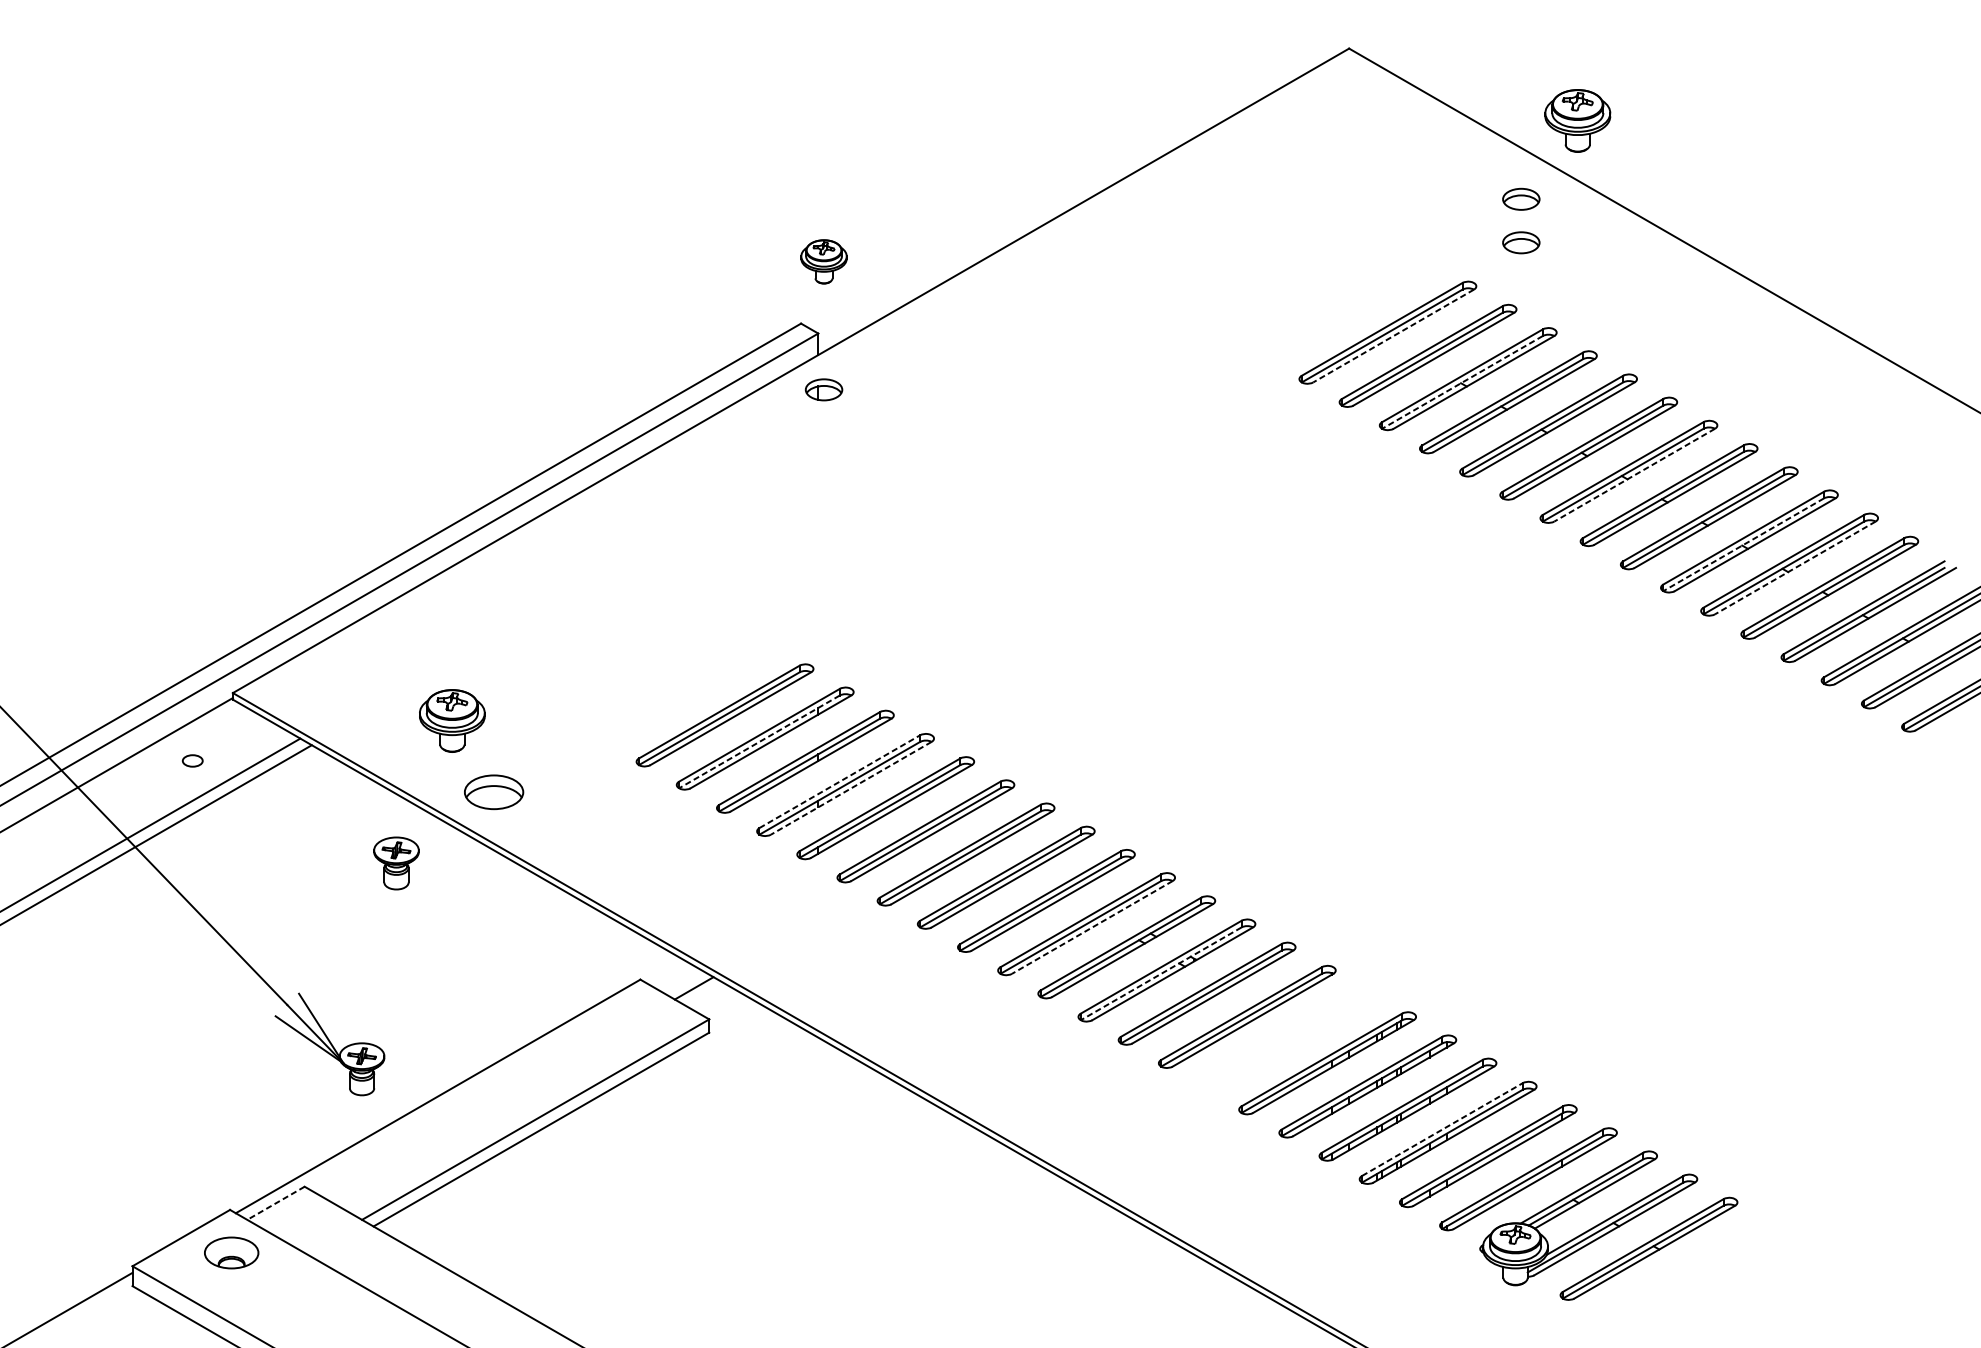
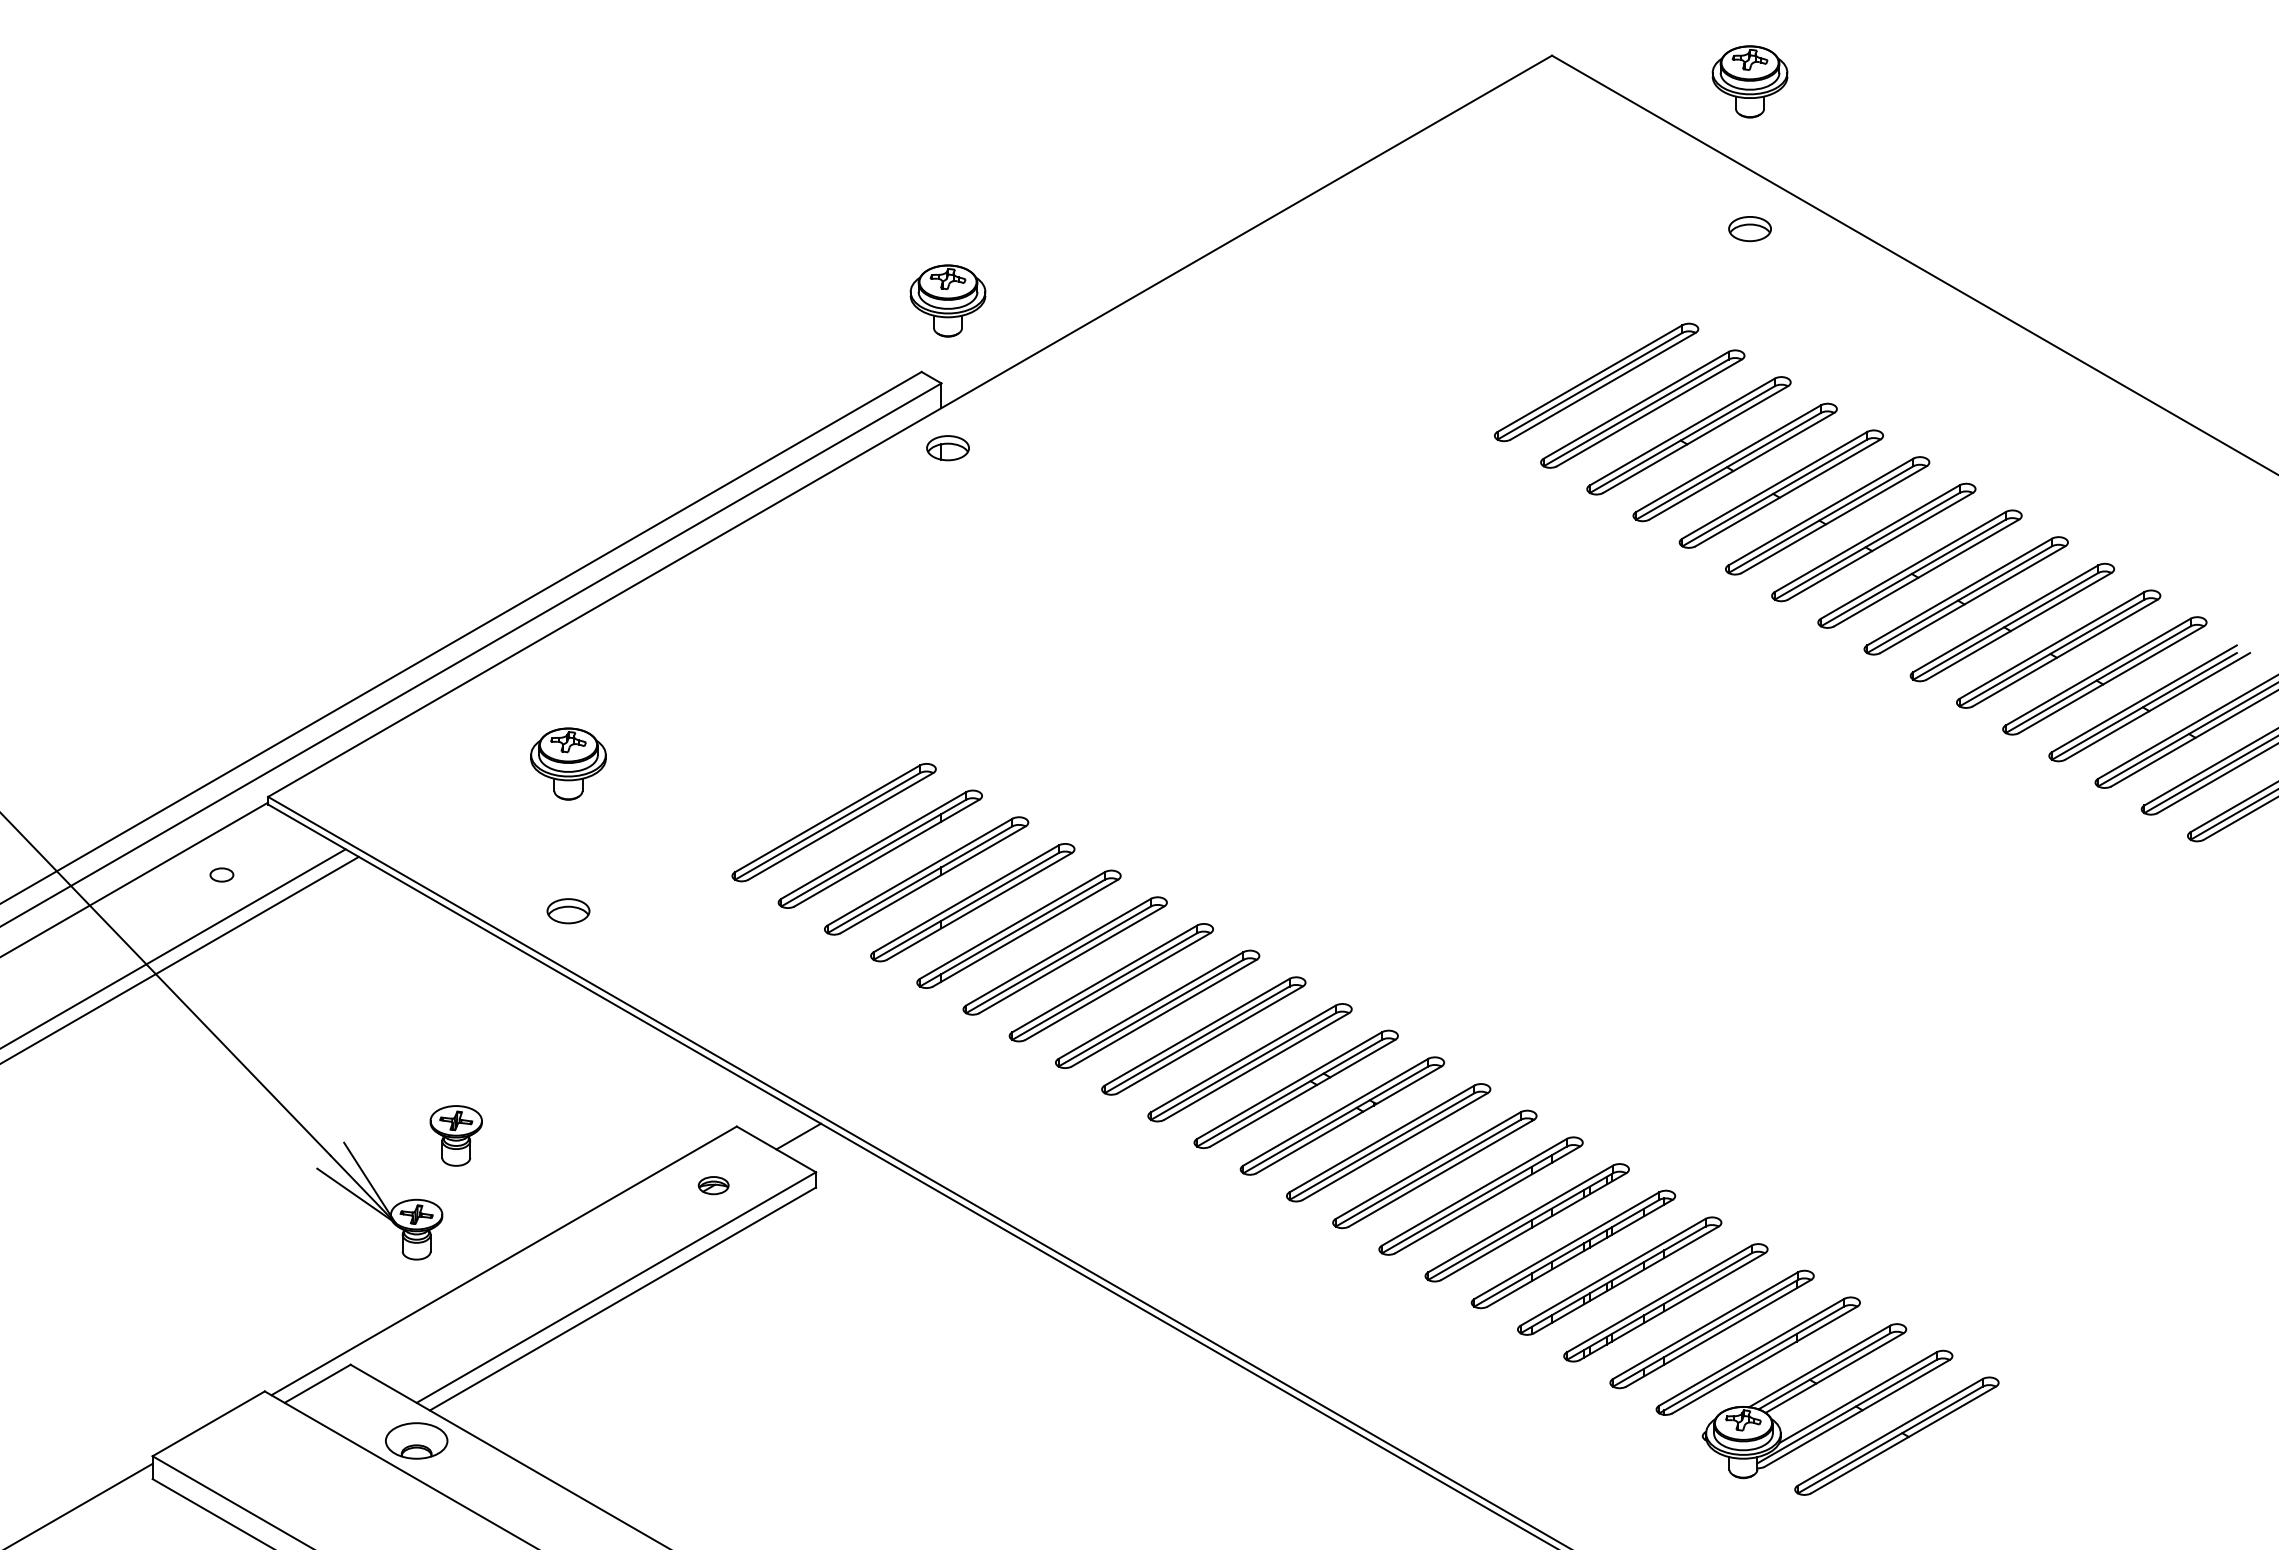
part: (1577, 120) -> (1749, 81), moved
part: (1520, 243) -> (1749, 279), removed
part: (823, 261) -> (947, 300), size x1.43
line: (1393, 336) -> (1603, 386), dashed -> solid
line: (1462, 382) -> (1682, 439), dashed -> solid
line: (1634, 475) -> (1880, 546), dashed -> solid
line: (1743, 544) -> (2005, 626), dashed -> solid
line: (1795, 568) -> (2065, 653), dashed -> solid
part: (452, 720) -> (568, 763), moved
line: (759, 742) -> (873, 853), dashed -> solid
line: (840, 781) -> (966, 898), dashed -> solid
line: (851, 788) -> (979, 906), dashed -> solid
part: (494, 792) -> (568, 911), size x0.62
part: (395, 863) -> (455, 1135), moved
line: (1092, 927) -> (1256, 1066), dashed -> solid
line: (1160, 973) -> (1335, 1119), dashed -> solid
part: (620, 1030) -> (713, 1185), added
part: (1286, 1039) -> (1480, 1195), added
line: (1442, 1130) -> (1659, 1299), dashed -> solid
line: (275, 1203) -> (317, 1384), dashed -> solid
part: (231, 1252) -> (416, 1440), moved

